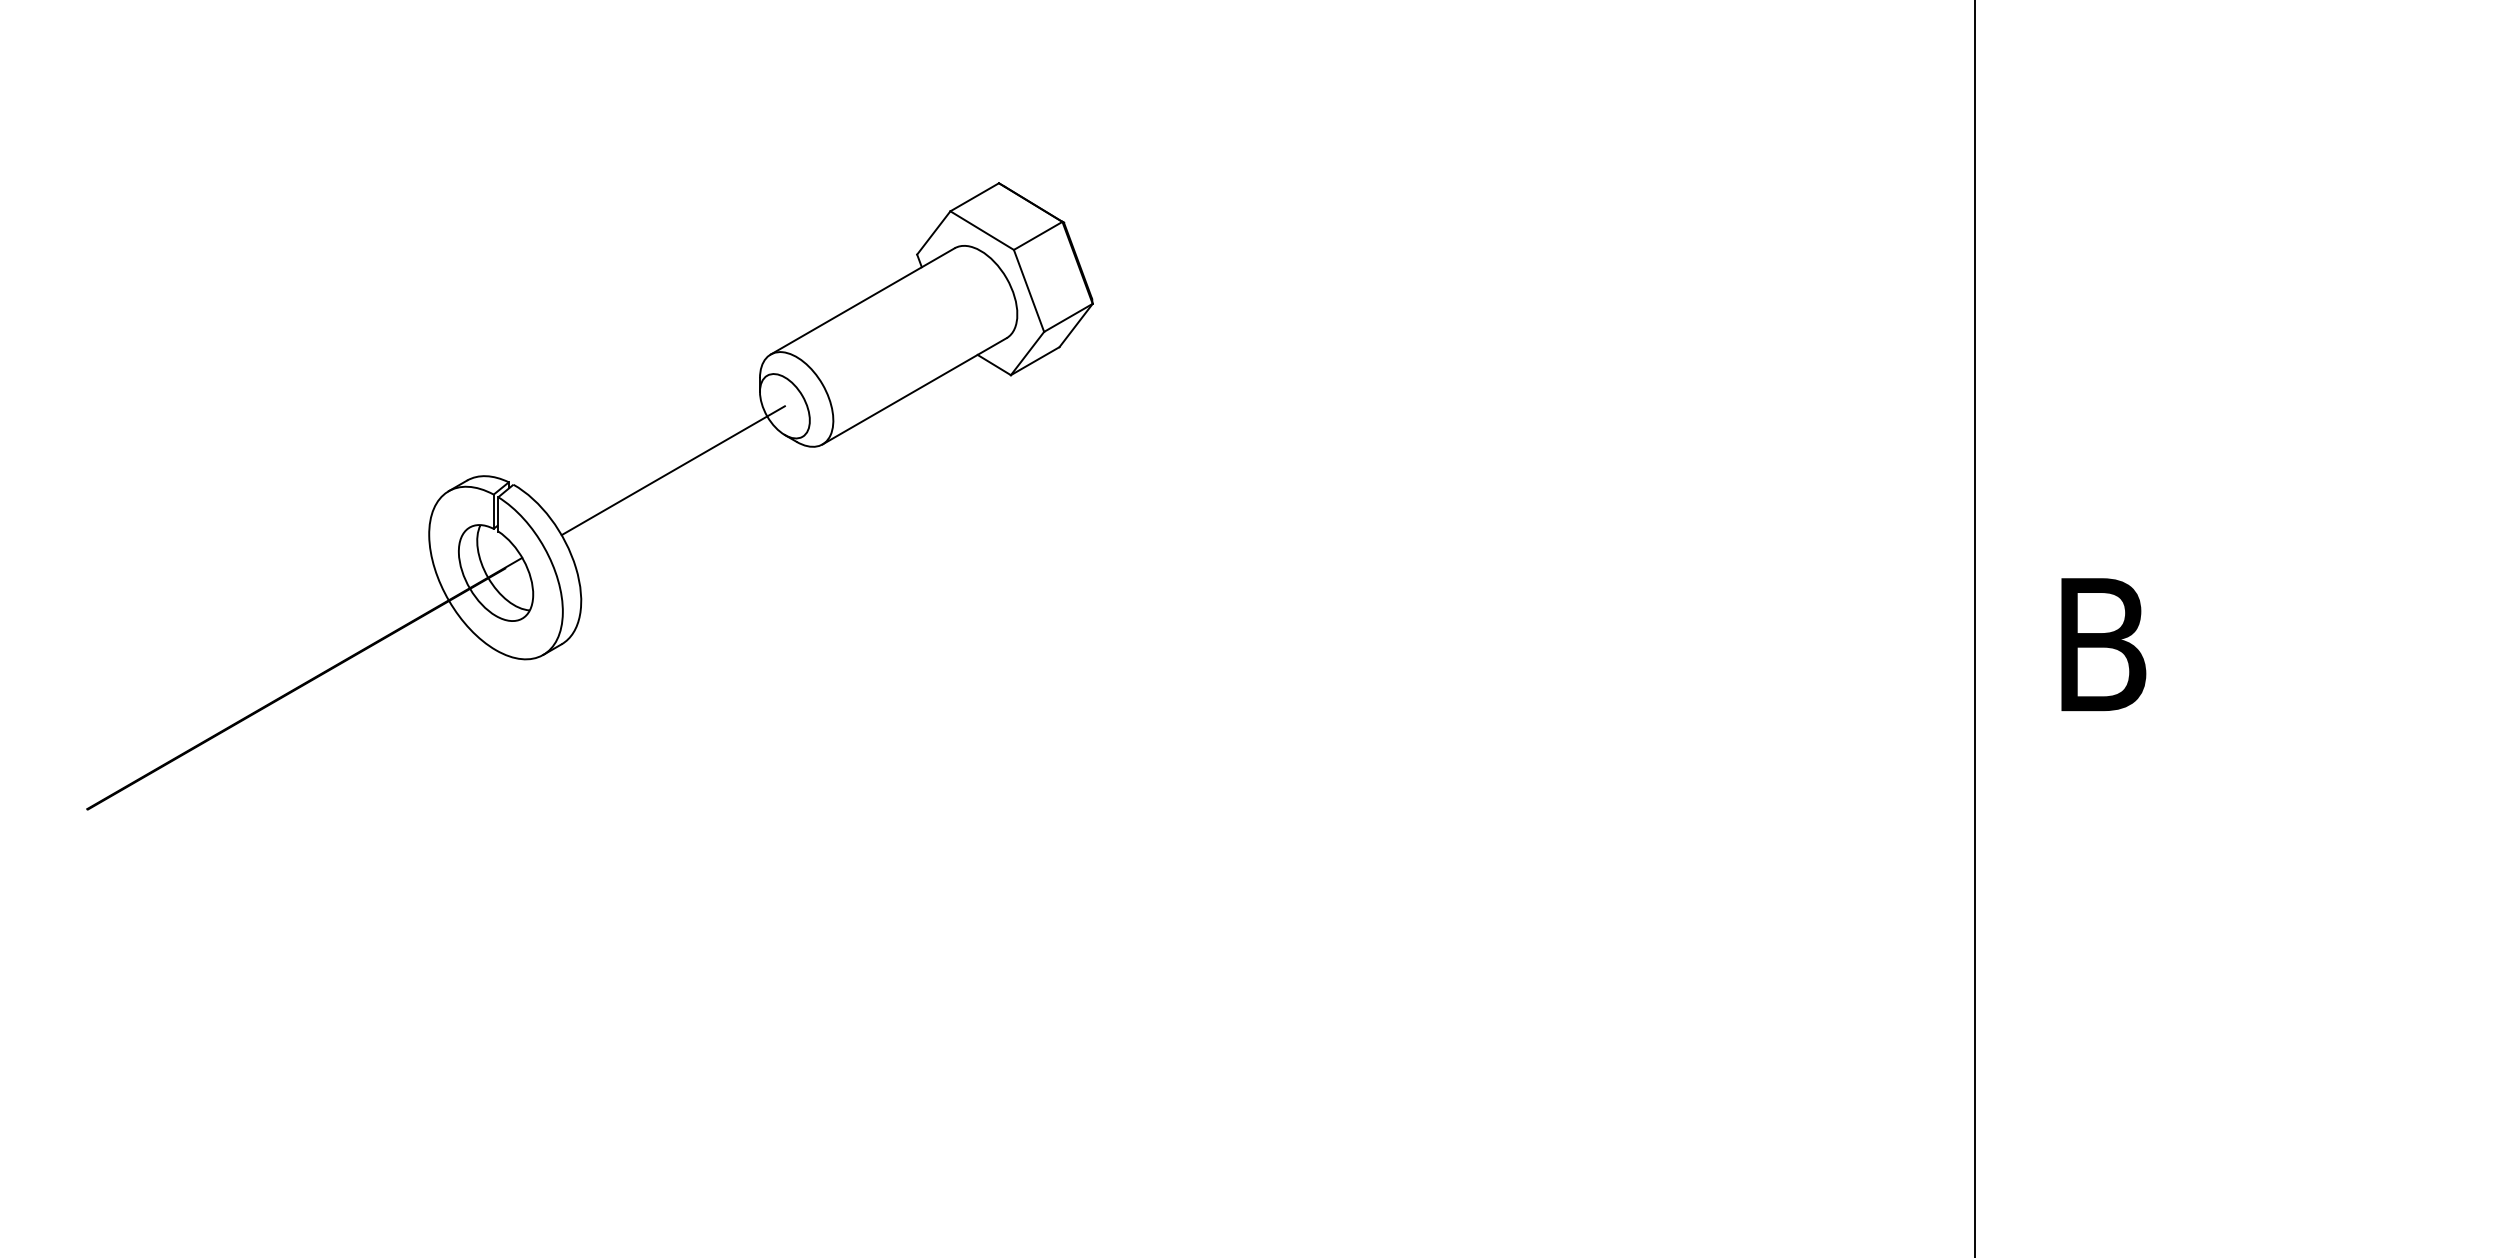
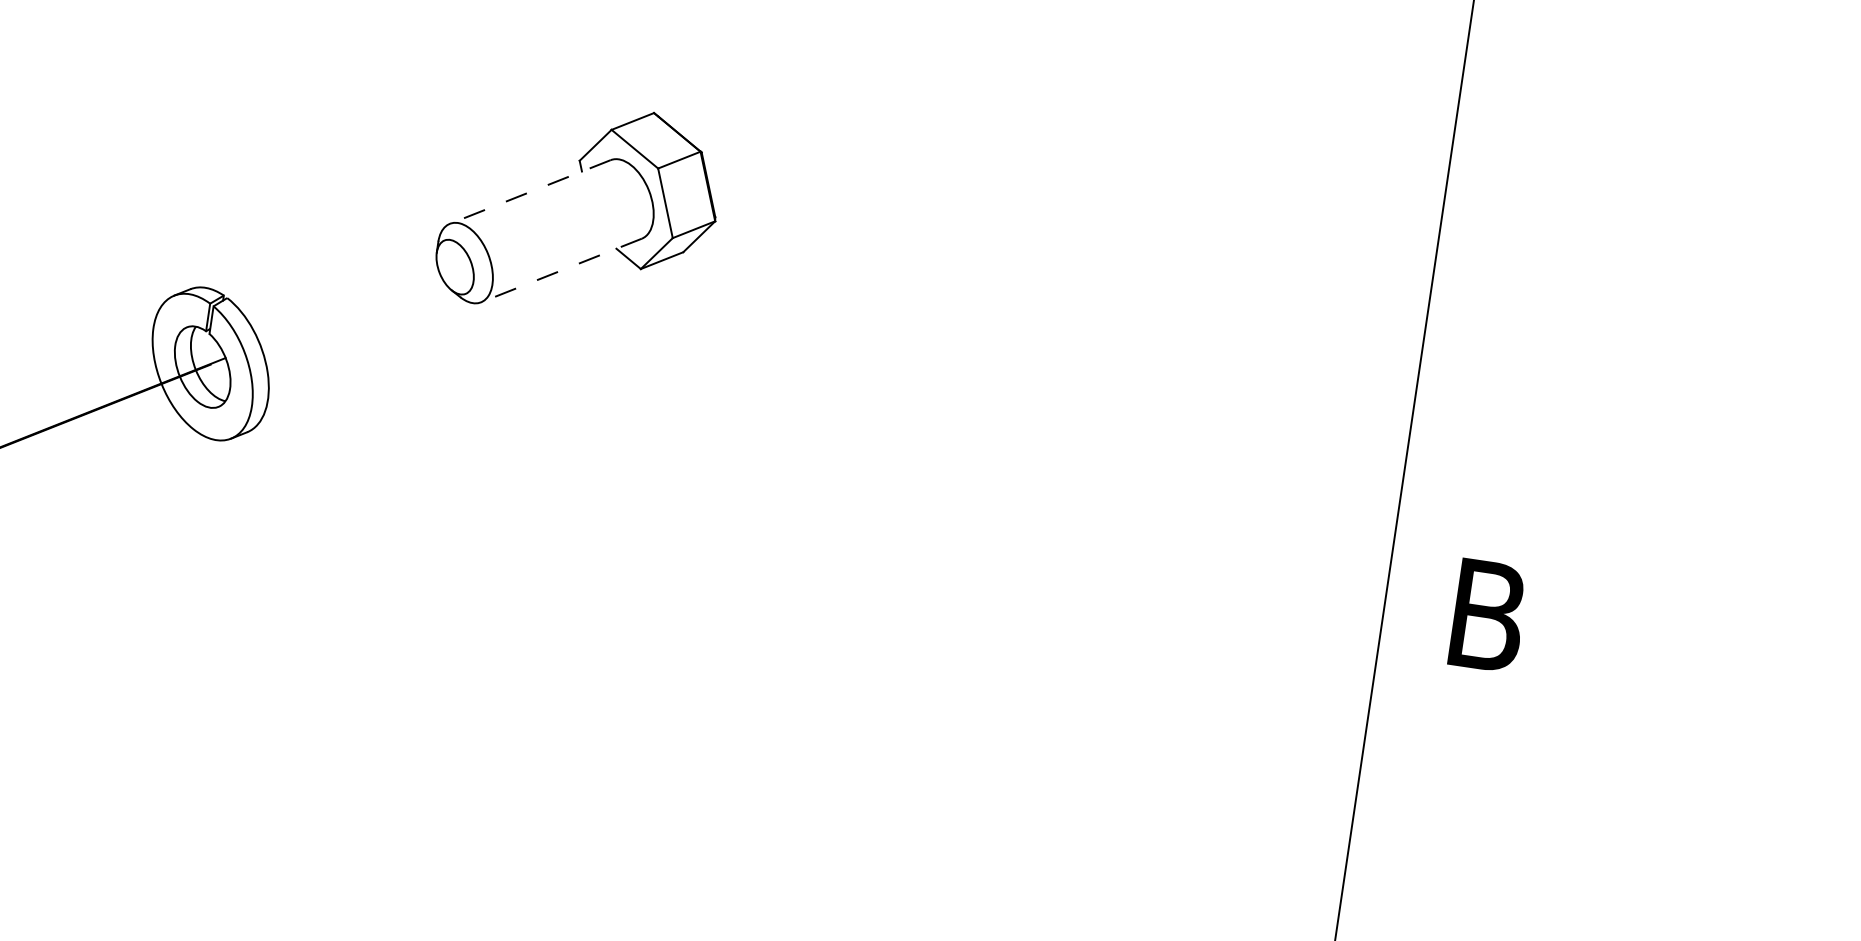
line: (862, 301) -> (530, 192), solid -> dashed
line: (914, 391) -> (561, 270), solid -> dashed
line: (672, 470) -> (357, 305), removed

